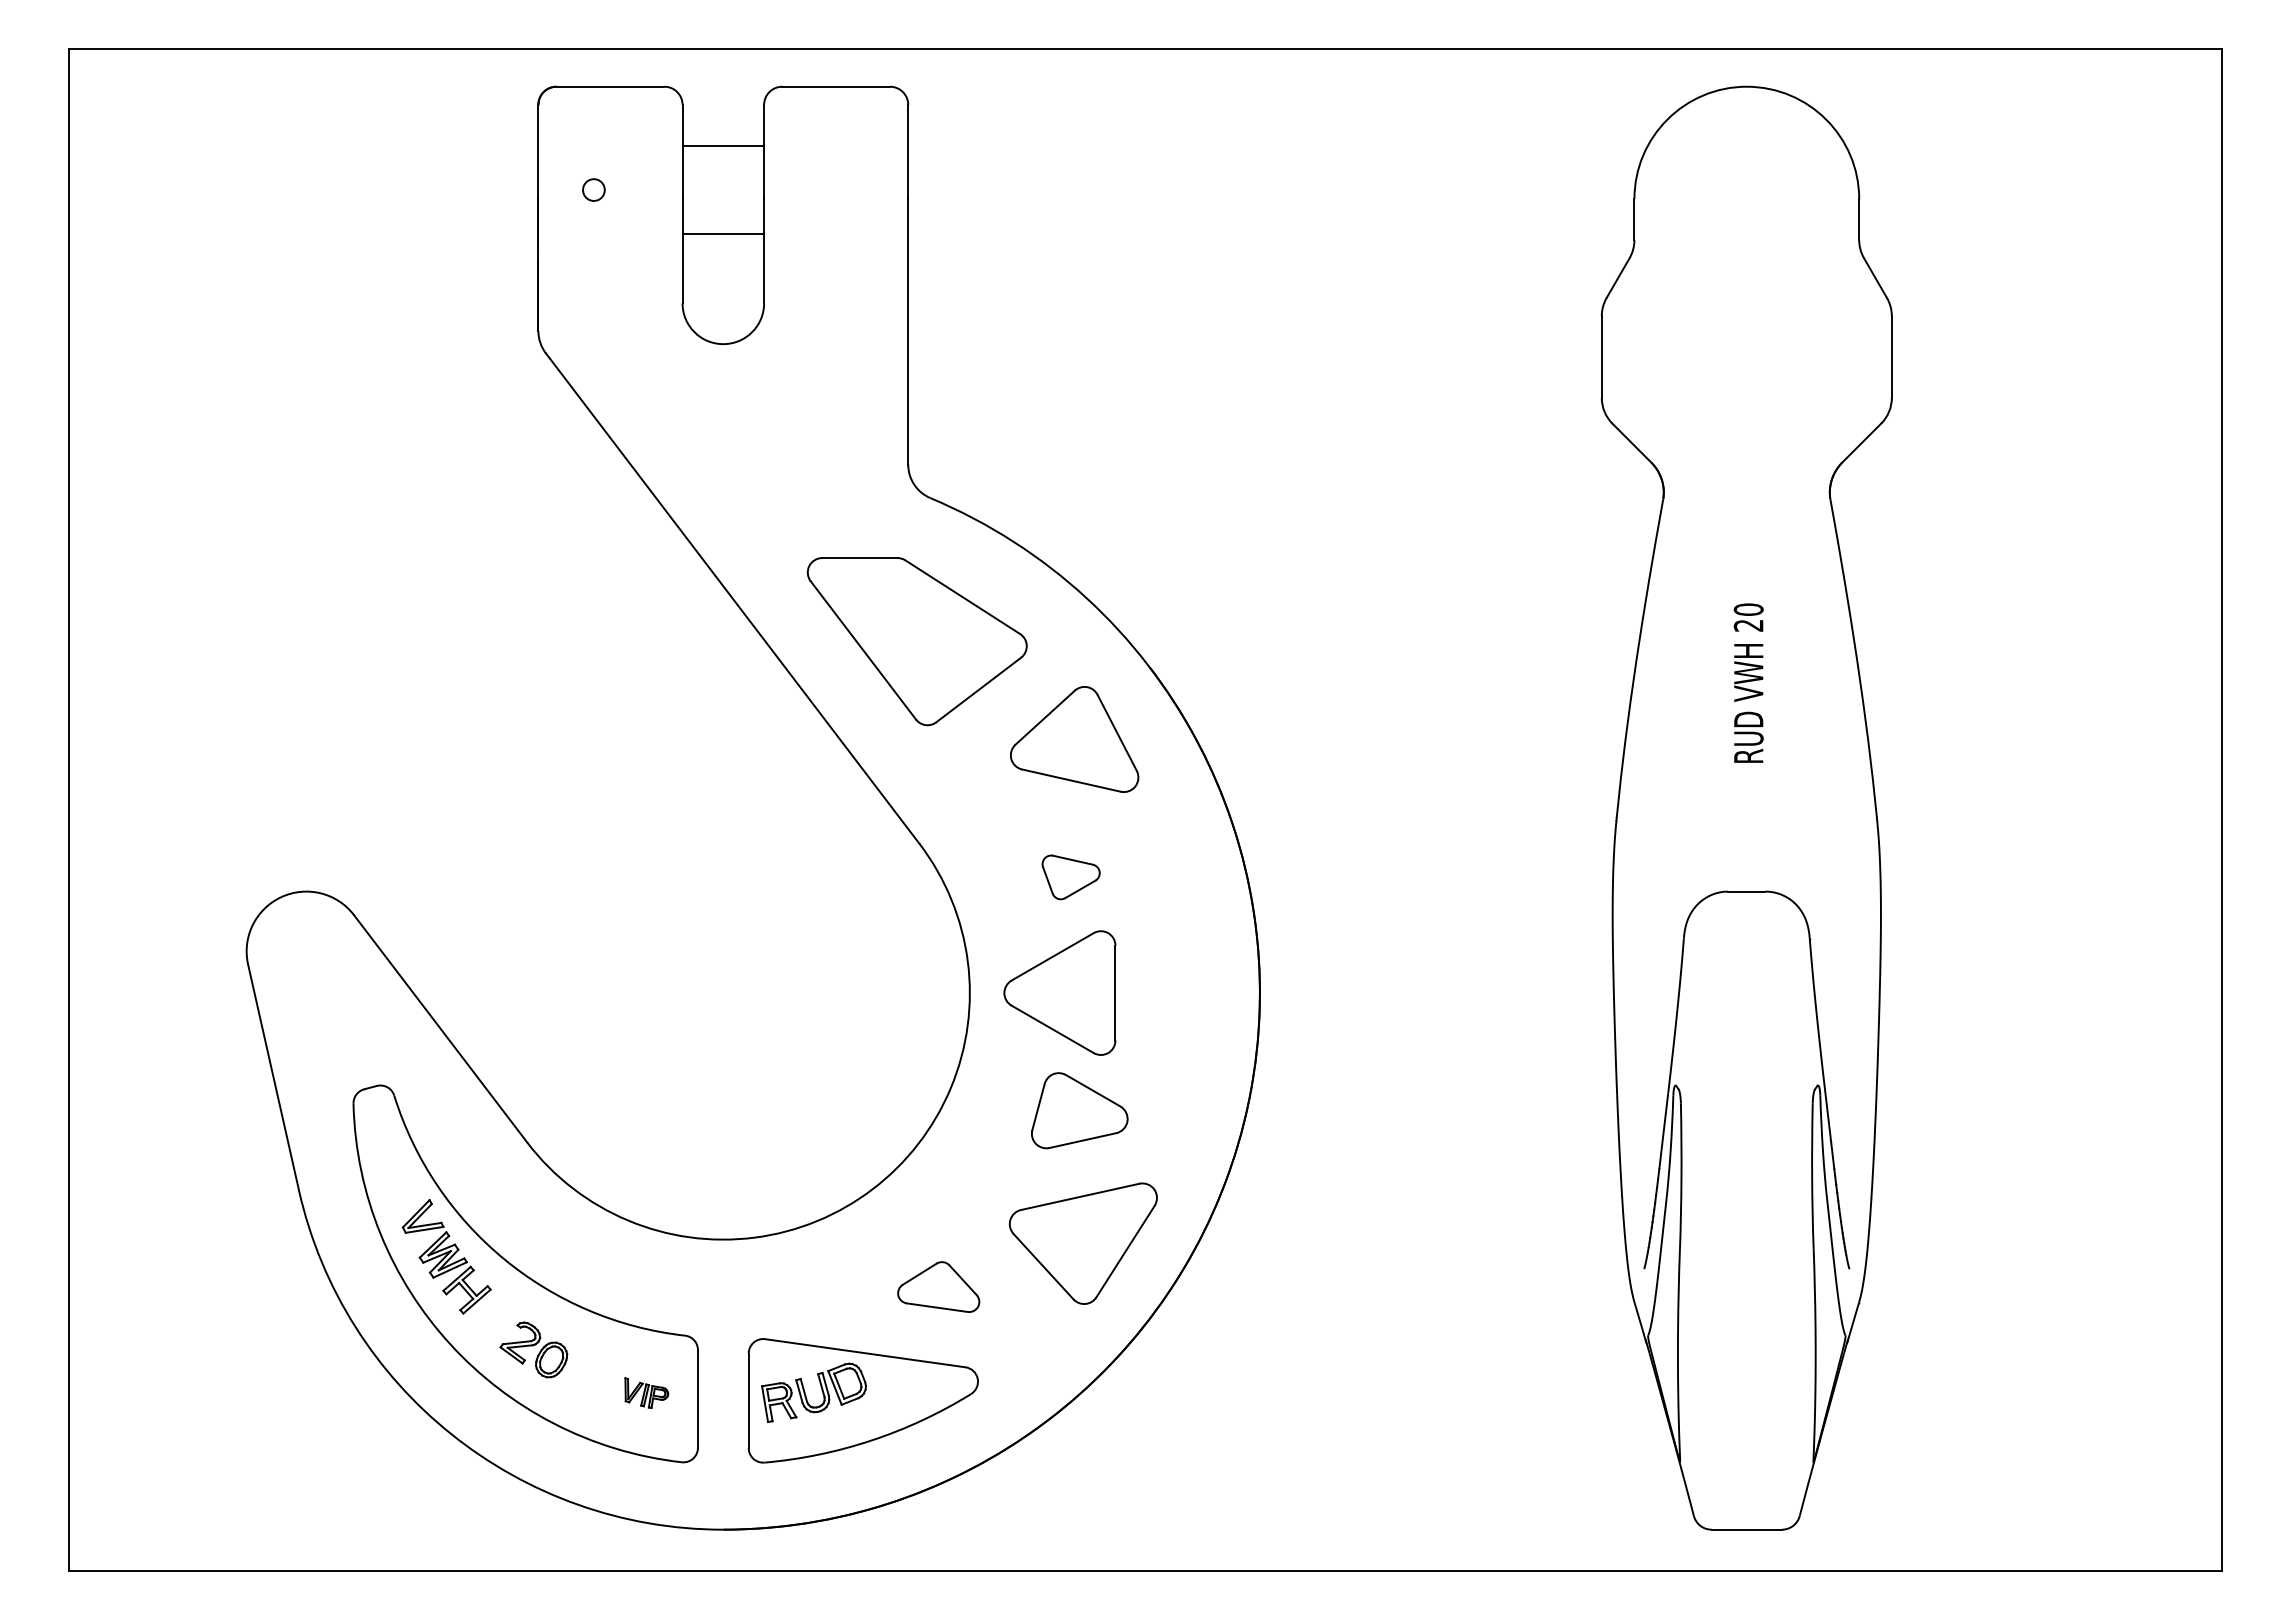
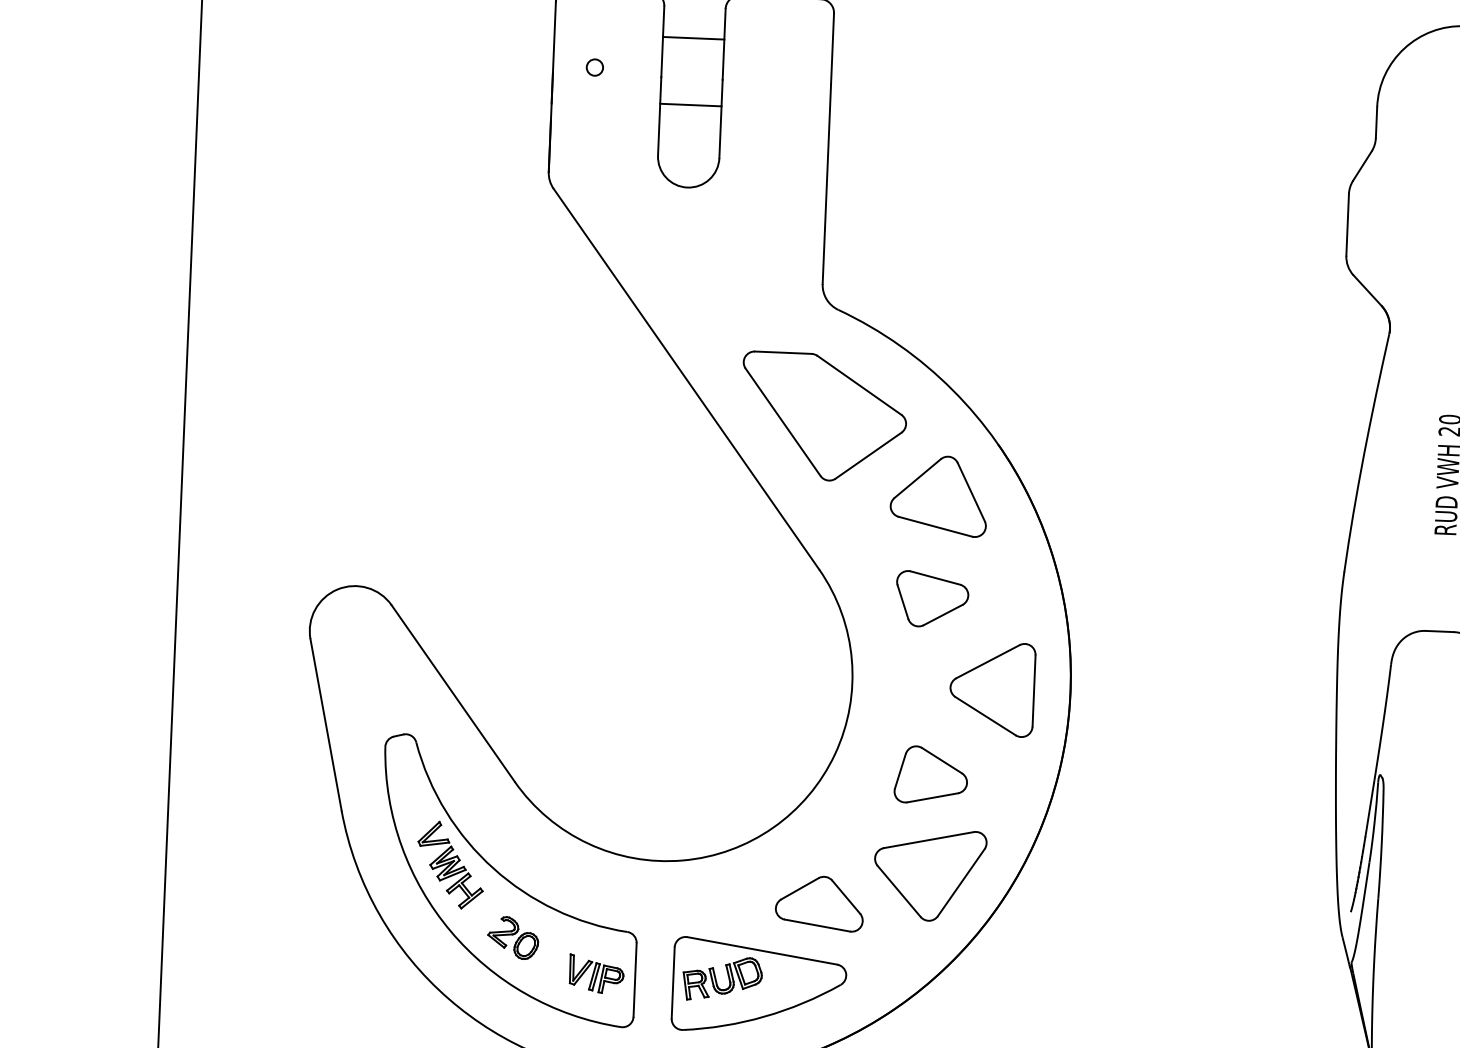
part: (1070, 877) -> (931, 599), size x1.67
part: (1059, 992) -> (991, 688), moved
part: (938, 1286) -> (819, 903), size x1.43
part: (646, 1392) -> (596, 973), size x1.67

